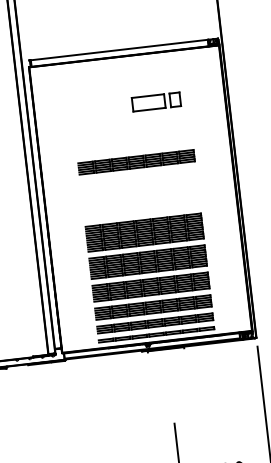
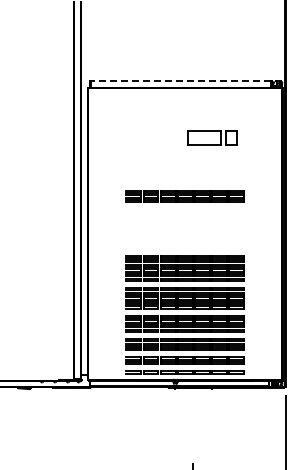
line: (122, 49) -> (184, 81), solid -> dashed

